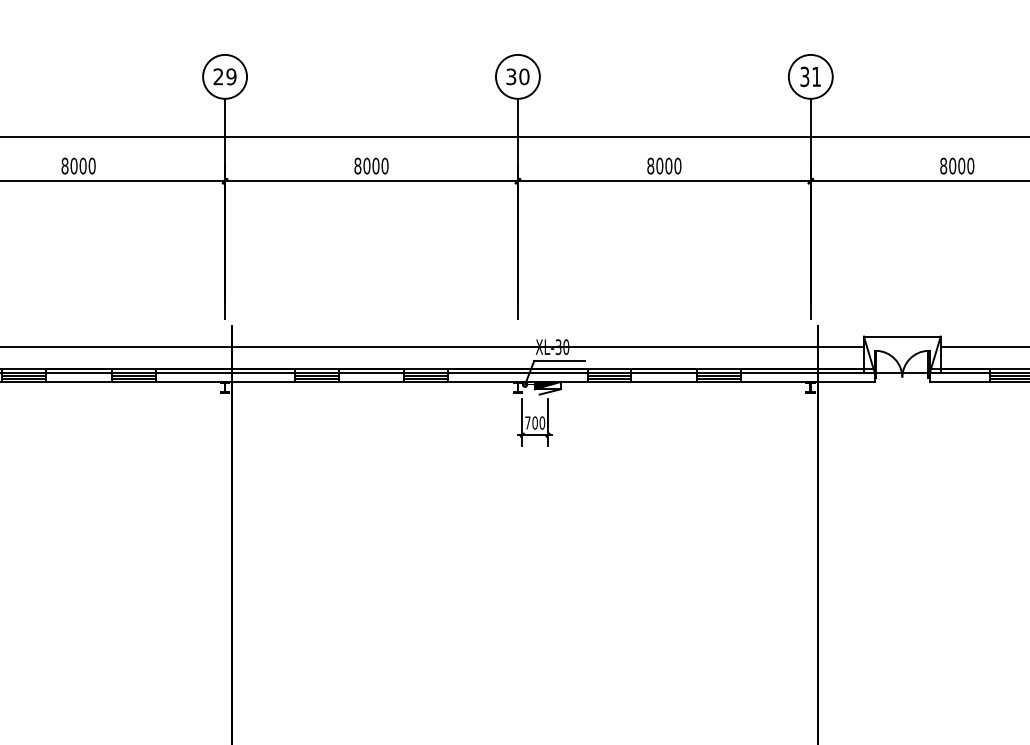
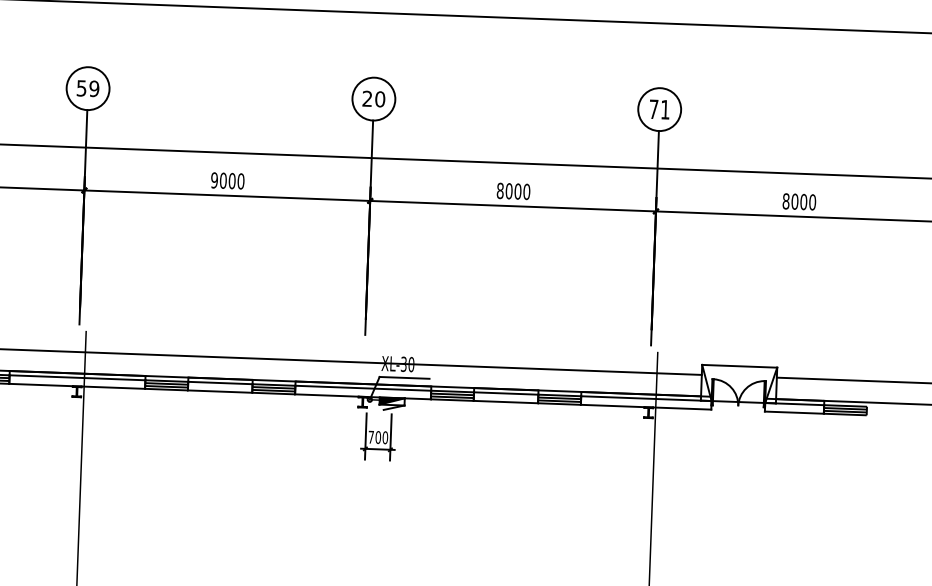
text: (218, 76) -> (81, 88), 29 -> 59
text: (804, 76) -> (653, 109), 31 -> 71
text: (511, 77) -> (367, 99), 30 -> 20
text: (357, 166) -> (214, 180), 8000 -> 9000

